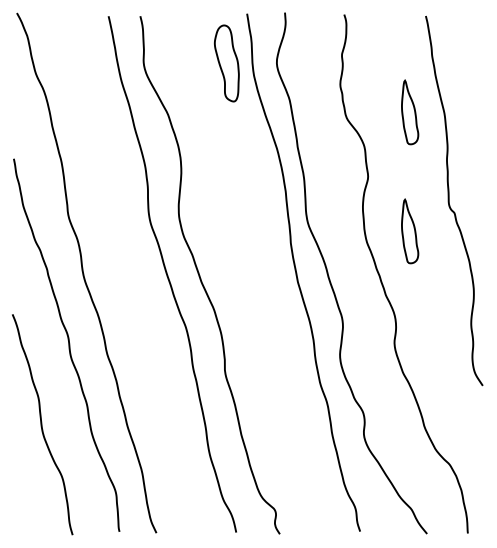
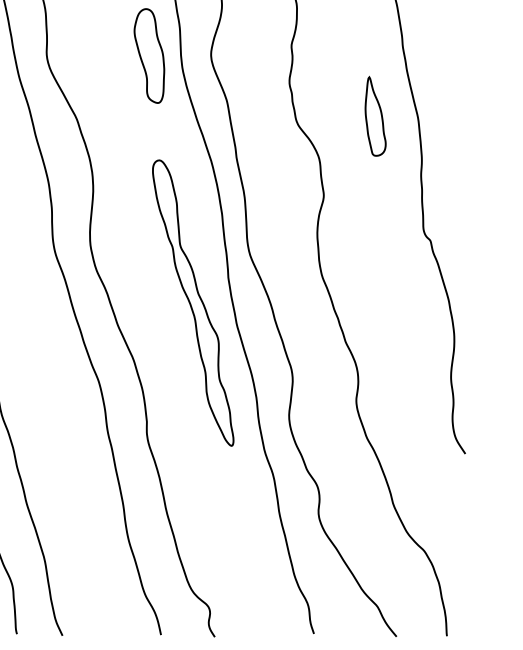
part: (410, 231) -> (376, 263), removed
part: (261, 263) -> (192, 302), added

